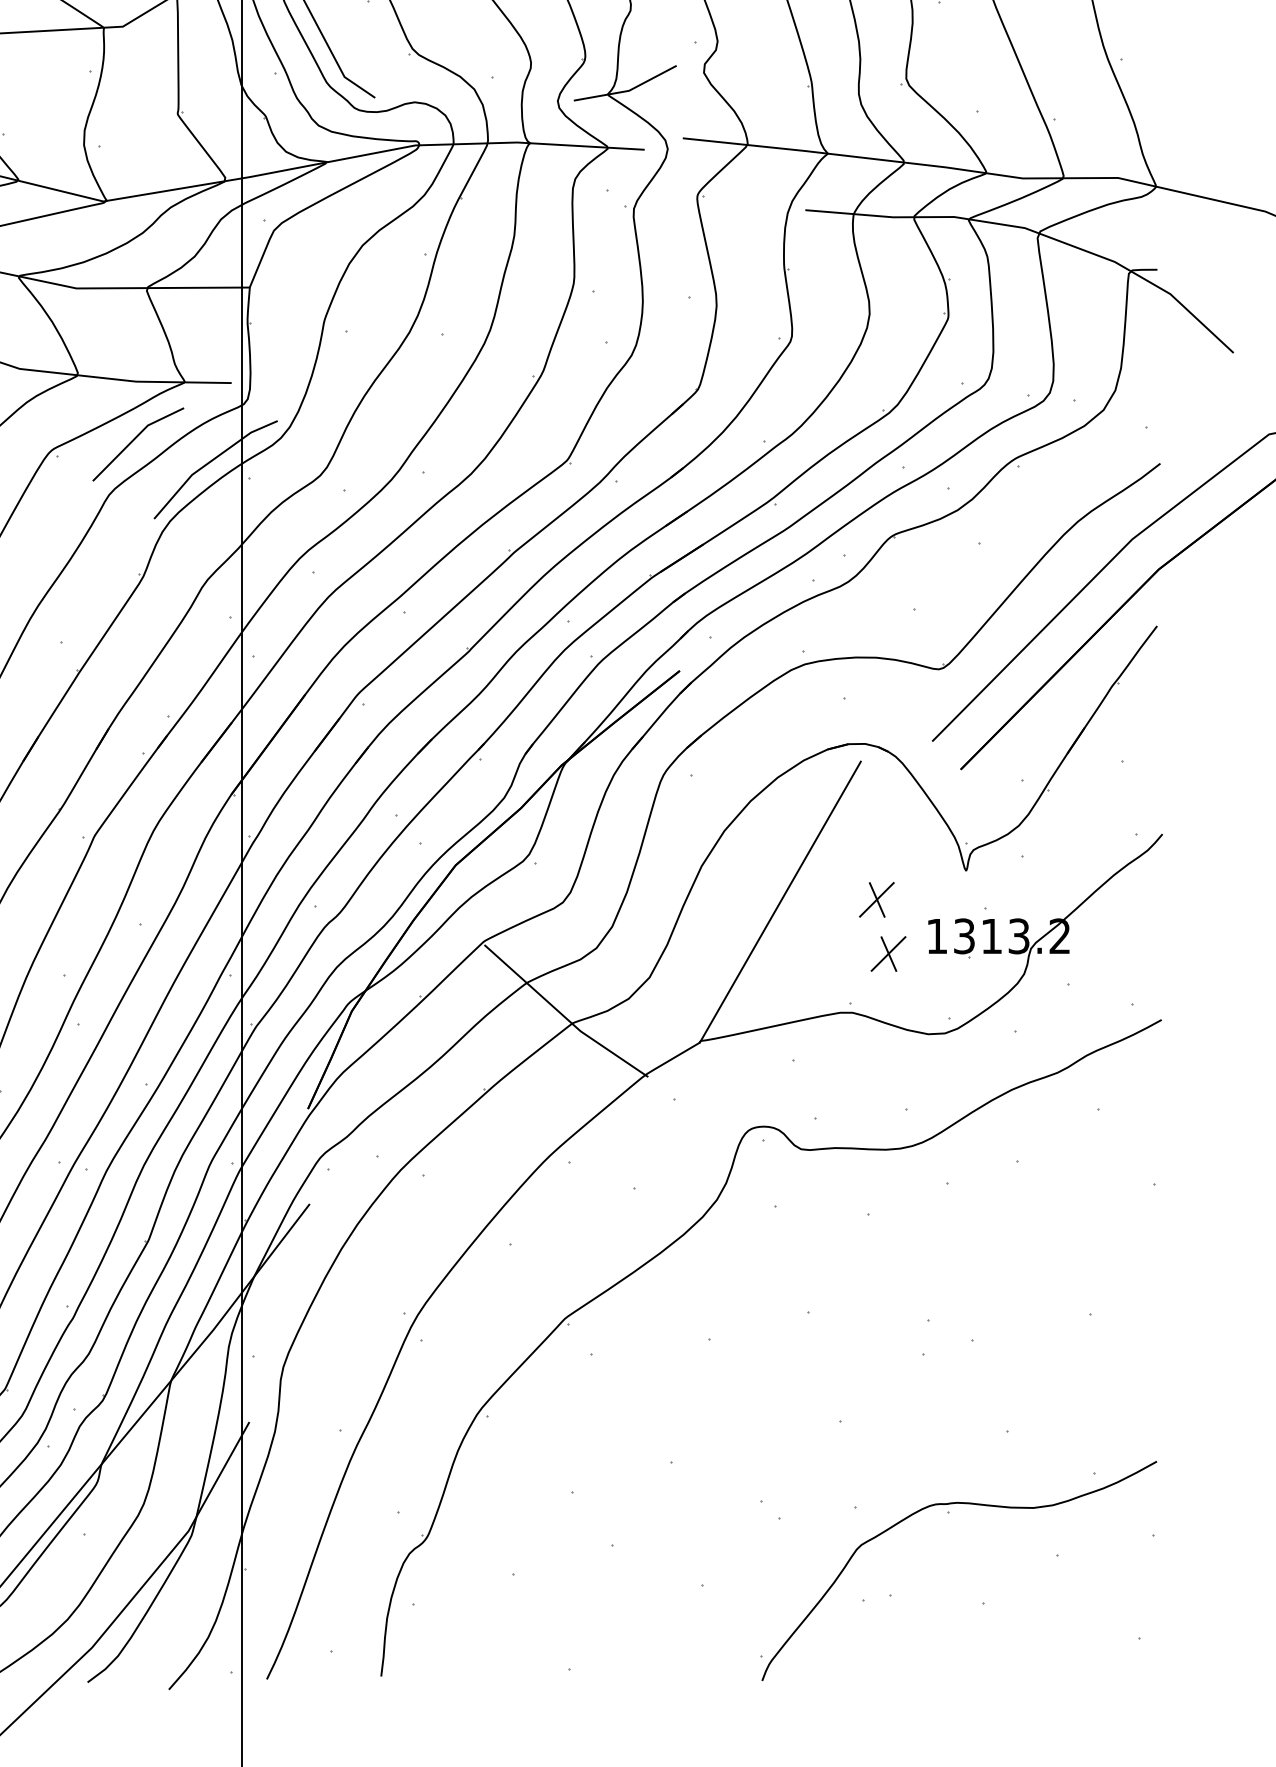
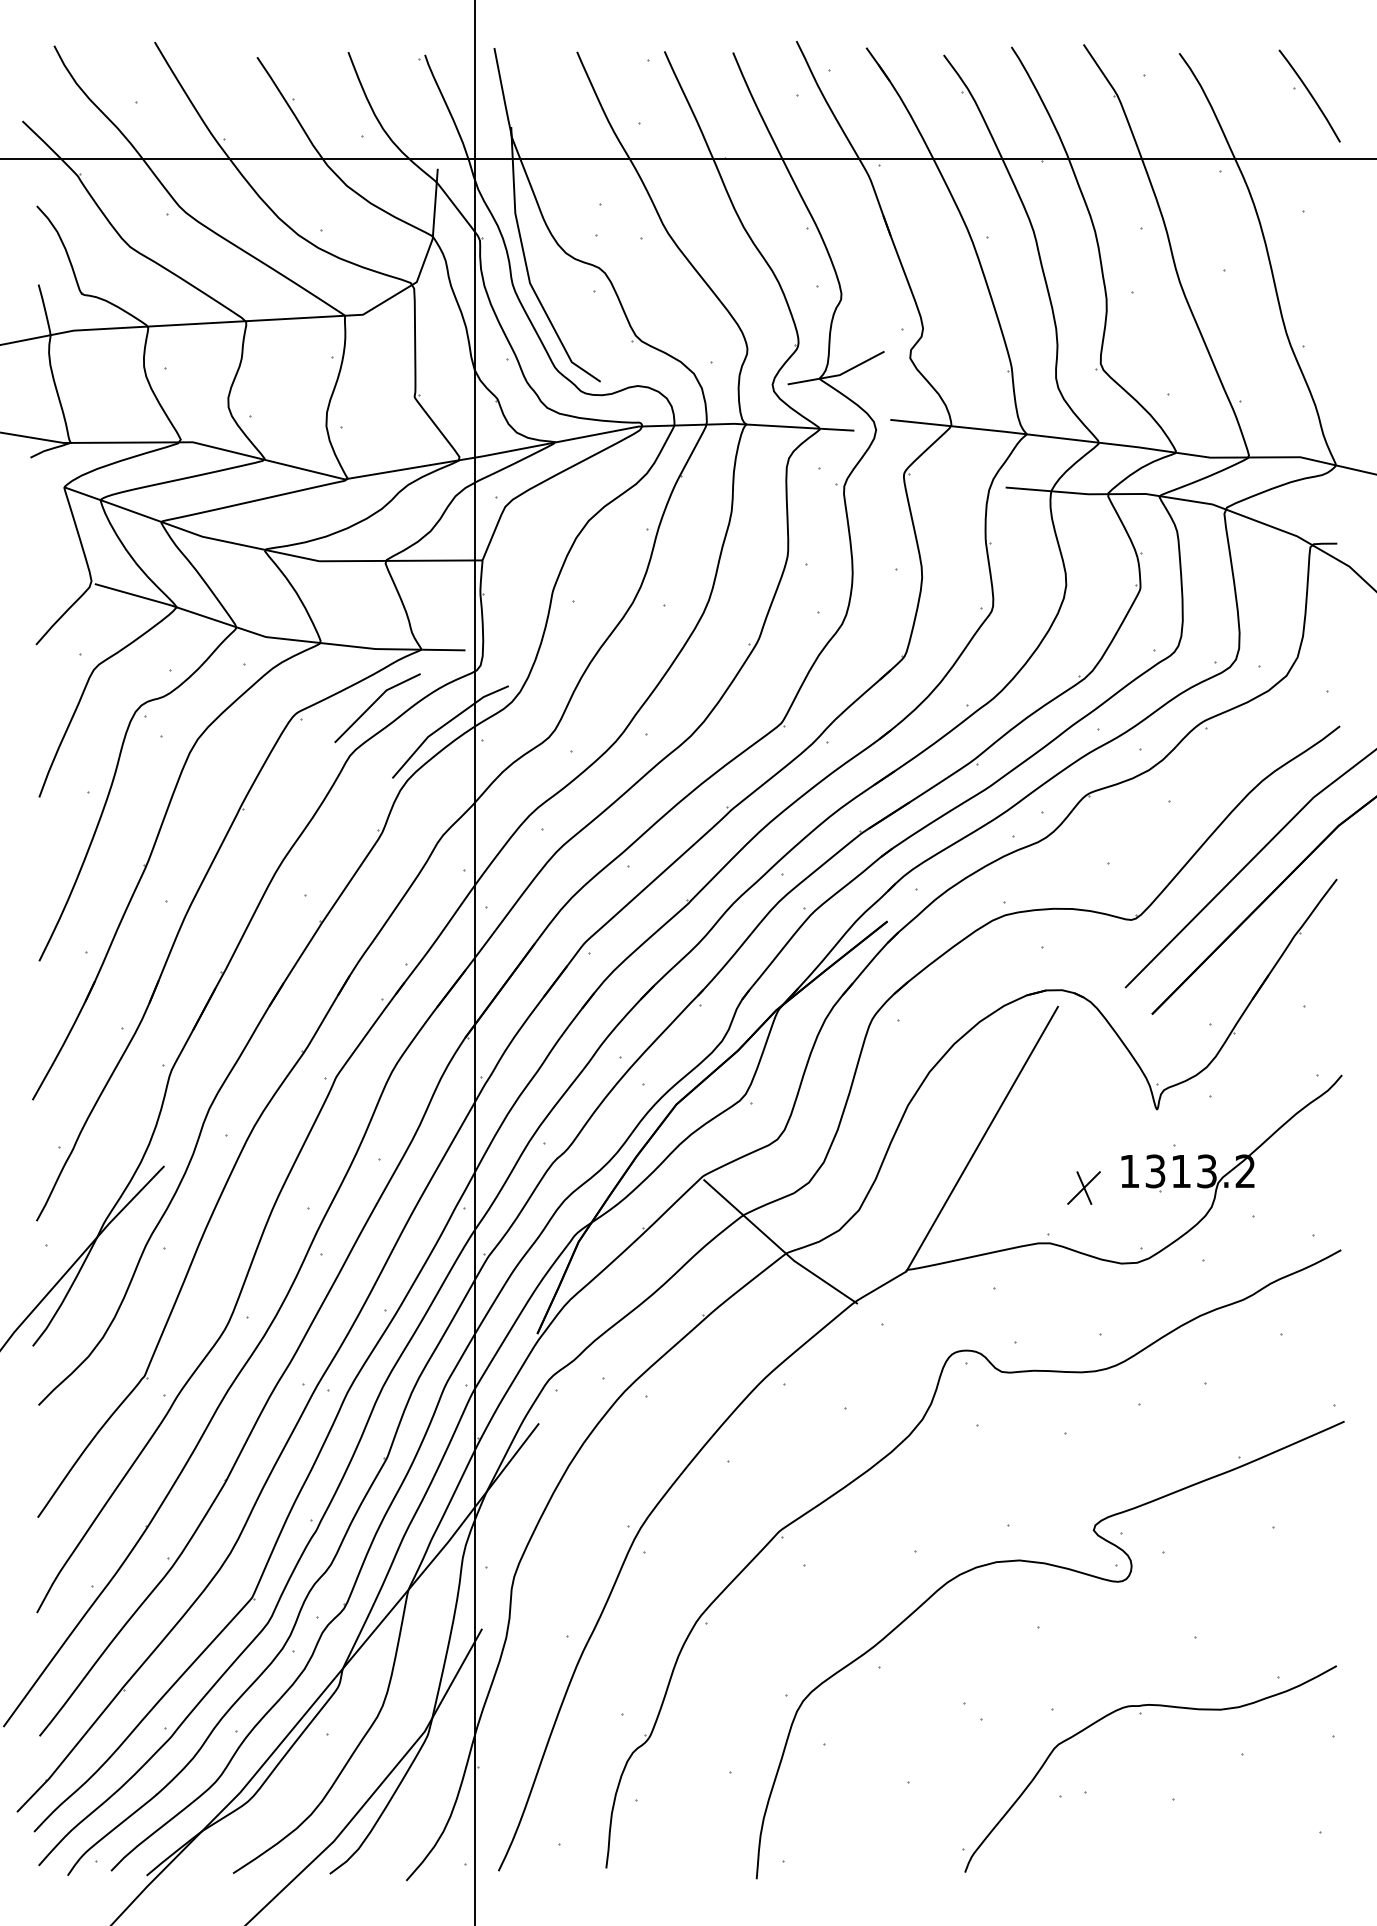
part: (876, 899) -> (1072, 1136), removed
part: (876, 1361) -> (1072, 1571), added

